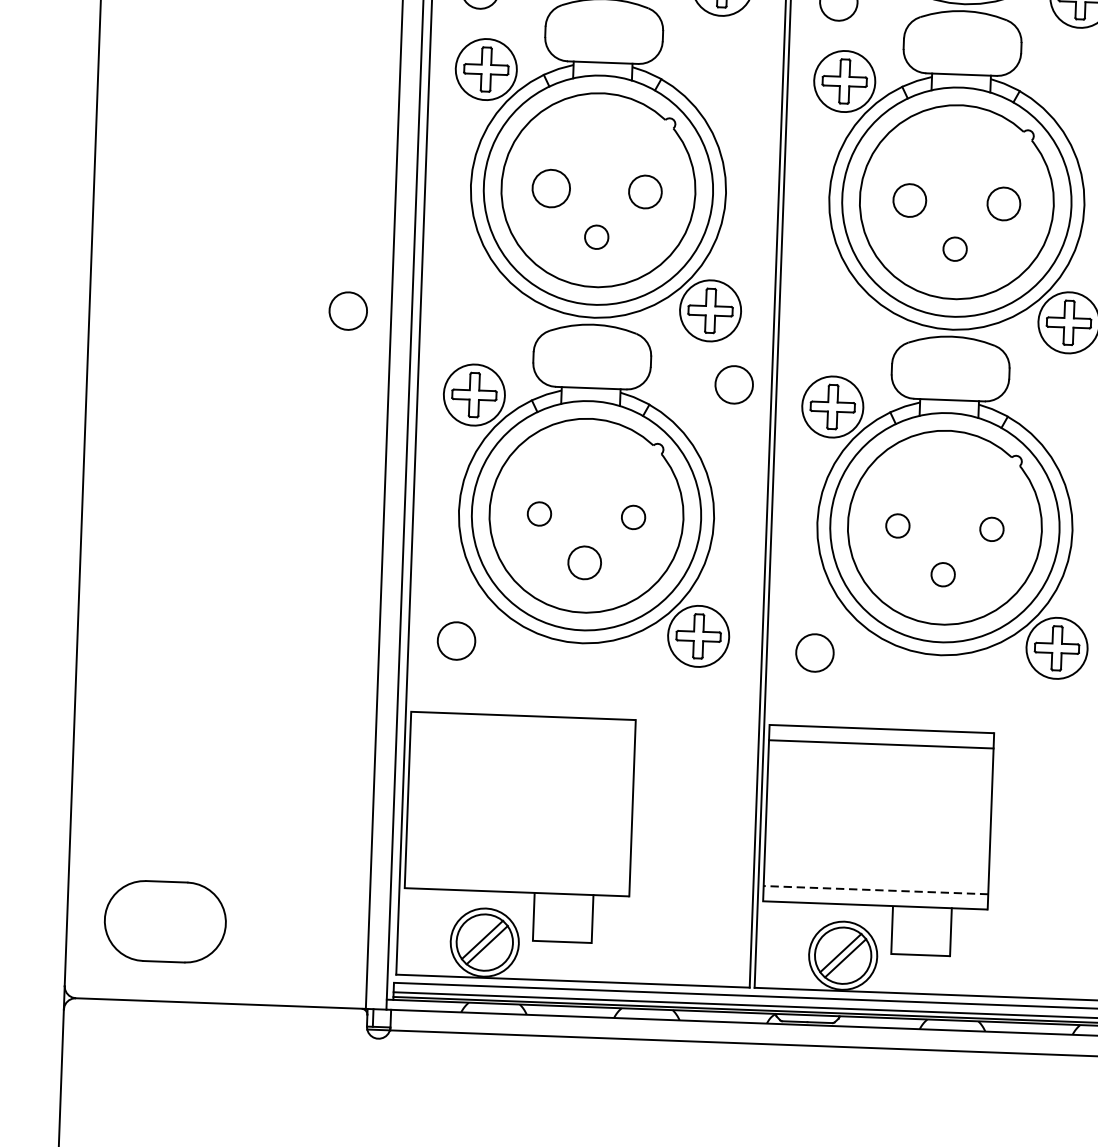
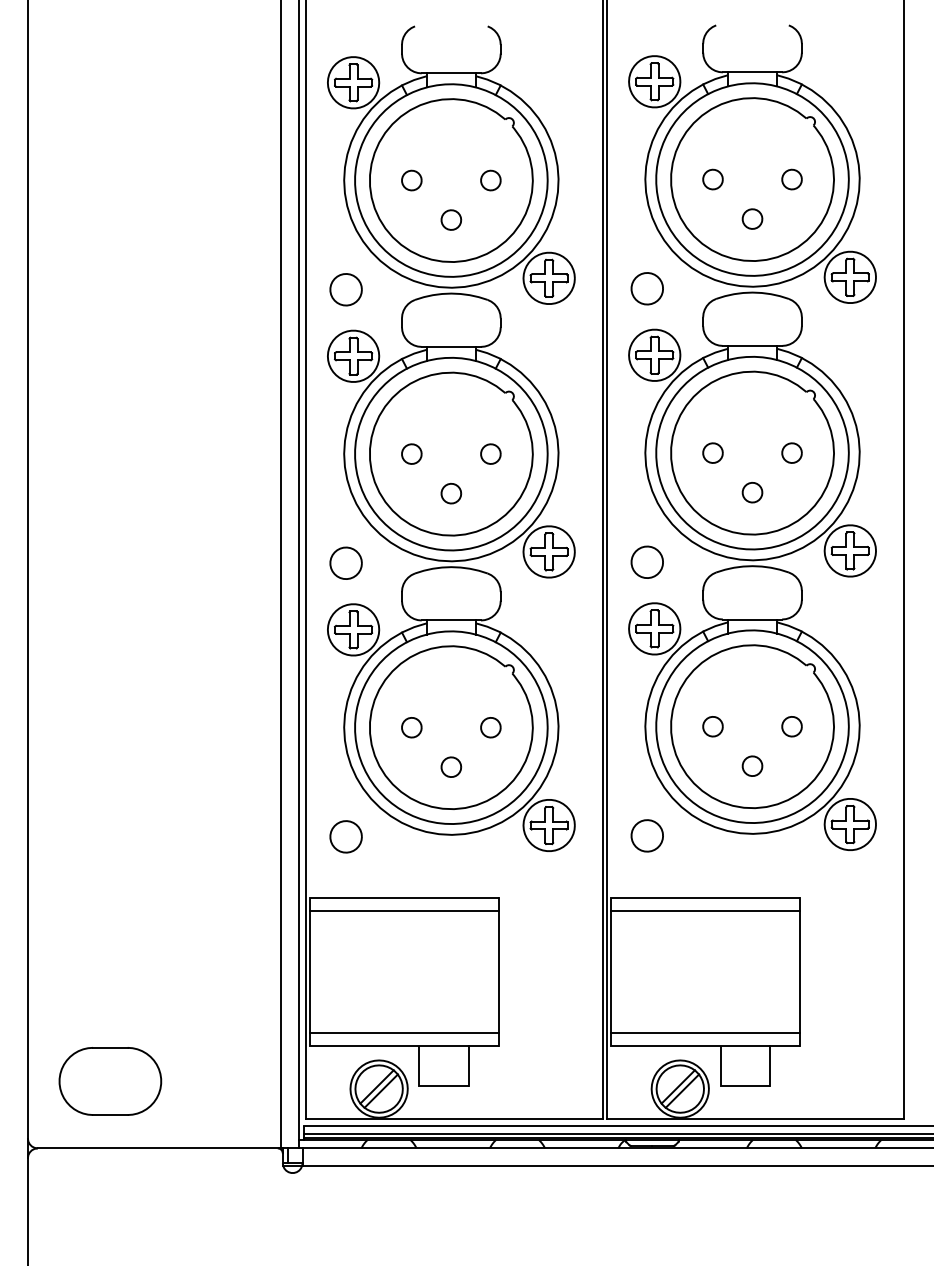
part: (551, 187) -> (411, 453), size x0.62
part: (645, 191) -> (490, 453), size x0.71
part: (909, 199) -> (712, 452), size x0.71
part: (1003, 203) -> (791, 452), size x0.71
part: (347, 310) -> (345, 562), moved
part: (733, 383) -> (646, 561), moved
part: (584, 561) -> (451, 766), size x0.71
line: (522, 731) -> (404, 910), added
line: (517, 877) -> (404, 1033), added
line: (875, 890) -> (705, 1033), dashed -> solid

